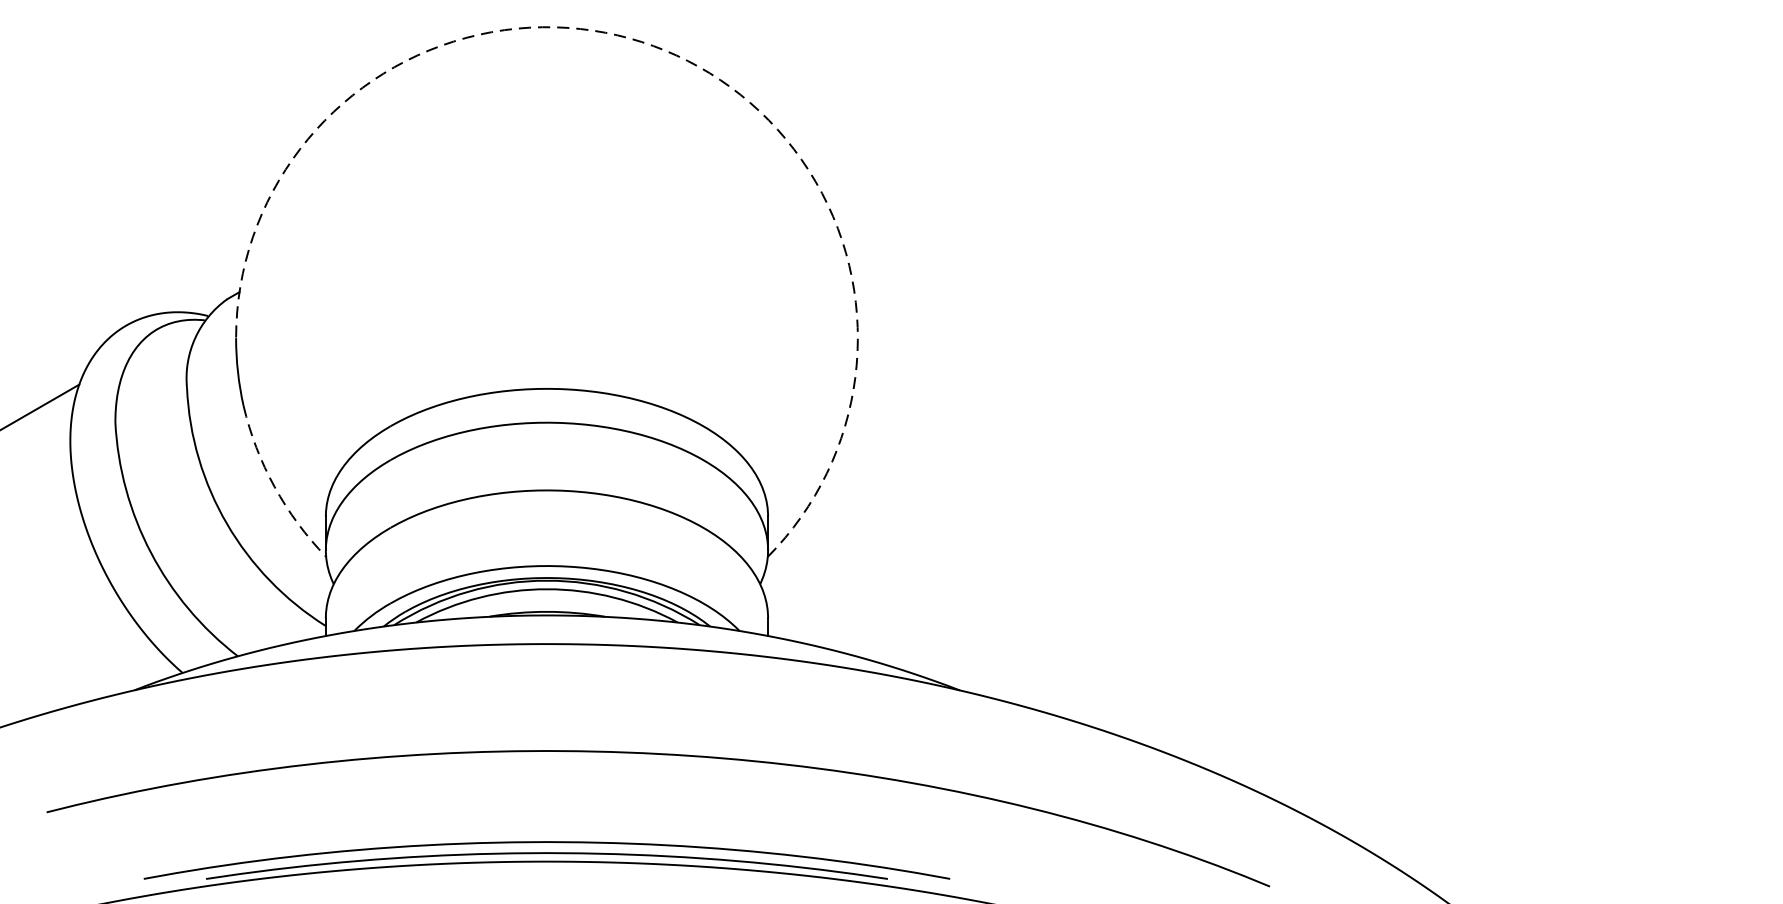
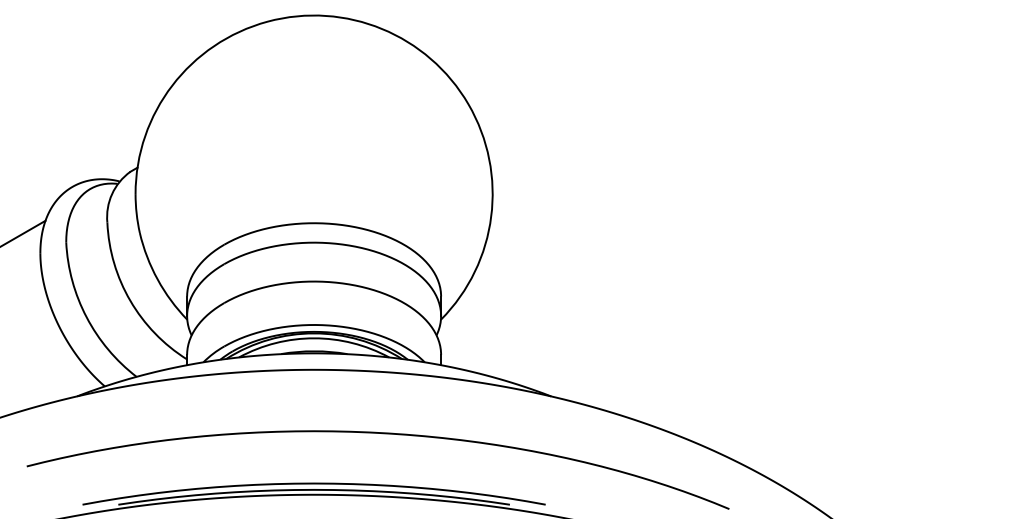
arc: (666, 49) -> (382, 28), dashed -> solid
arc: (274, 486) -> (157, 279), dashed -> solid

